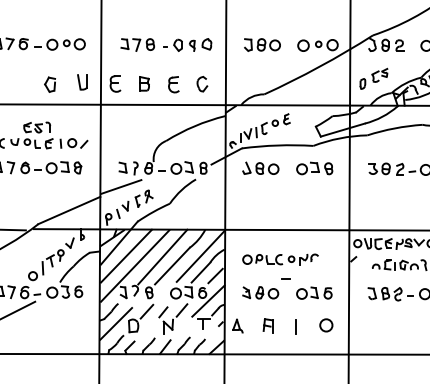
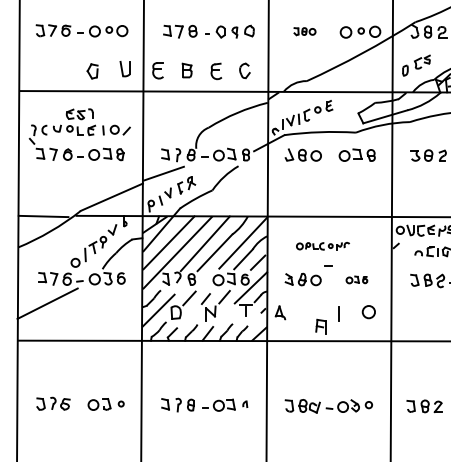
part: (261, 44) -> (304, 31), size x0.6
part: (279, 259) -> (322, 246), size x0.7
part: (313, 292) -> (356, 279), size x0.6
part: (267, 325) -> (320, 326), moved

